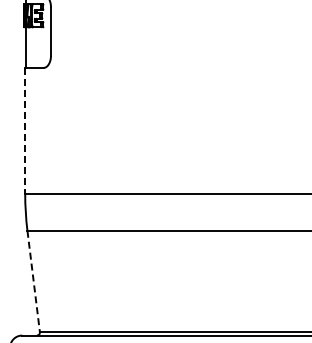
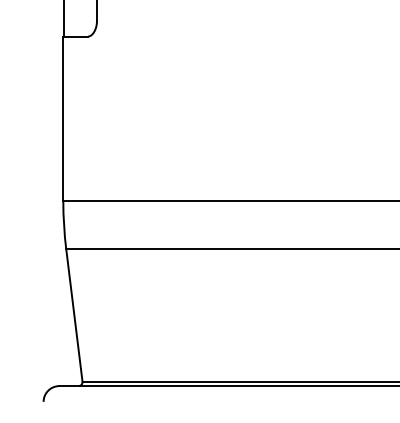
line: (25, 131) -> (63, 119), dashed -> solid
line: (33, 281) -> (74, 315), dashed -> solid

